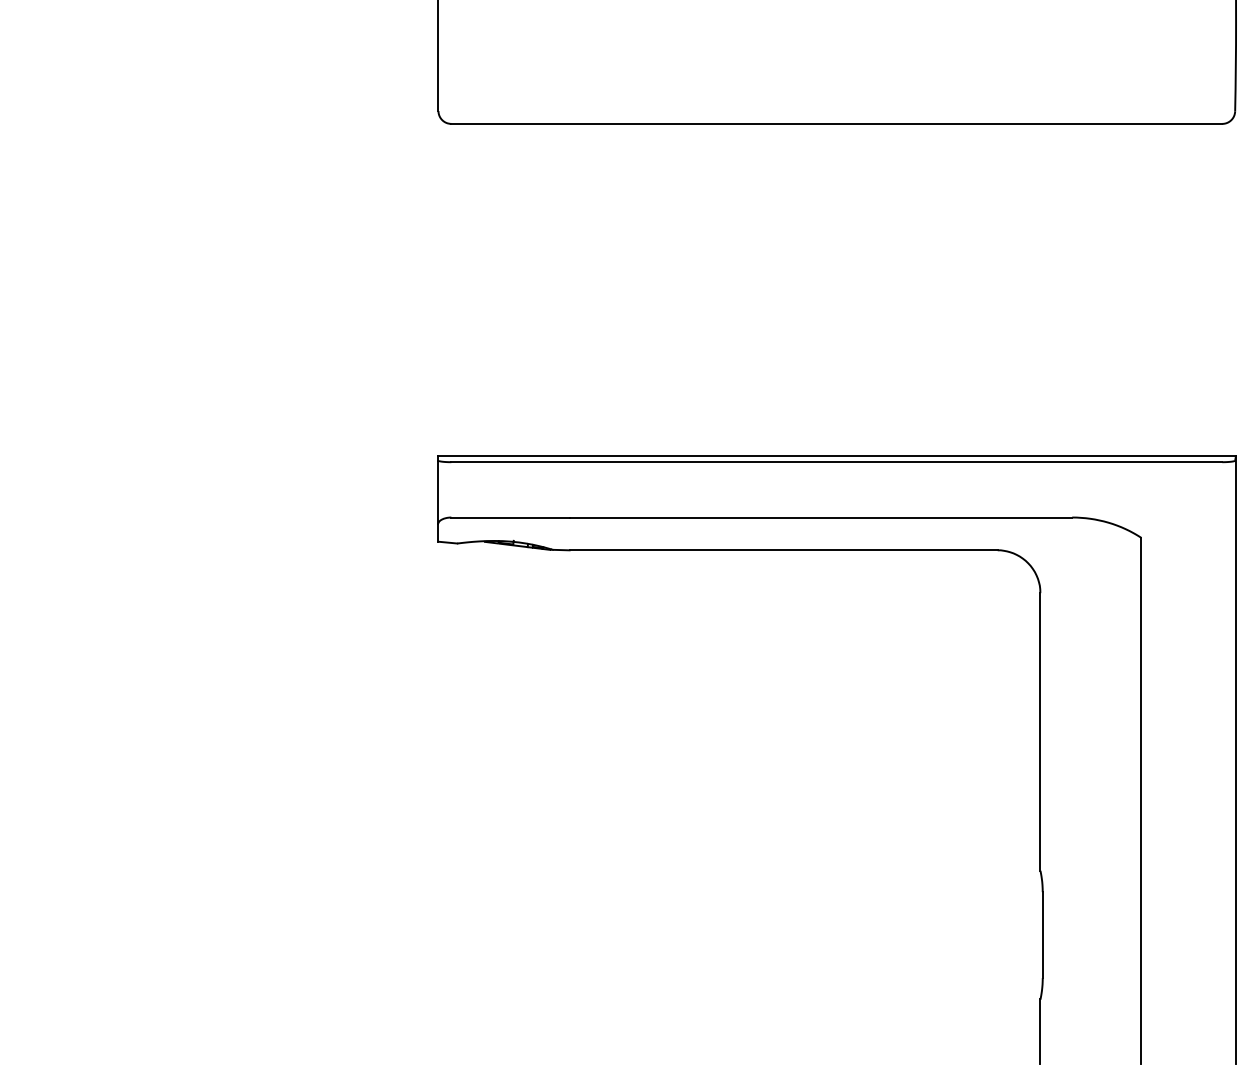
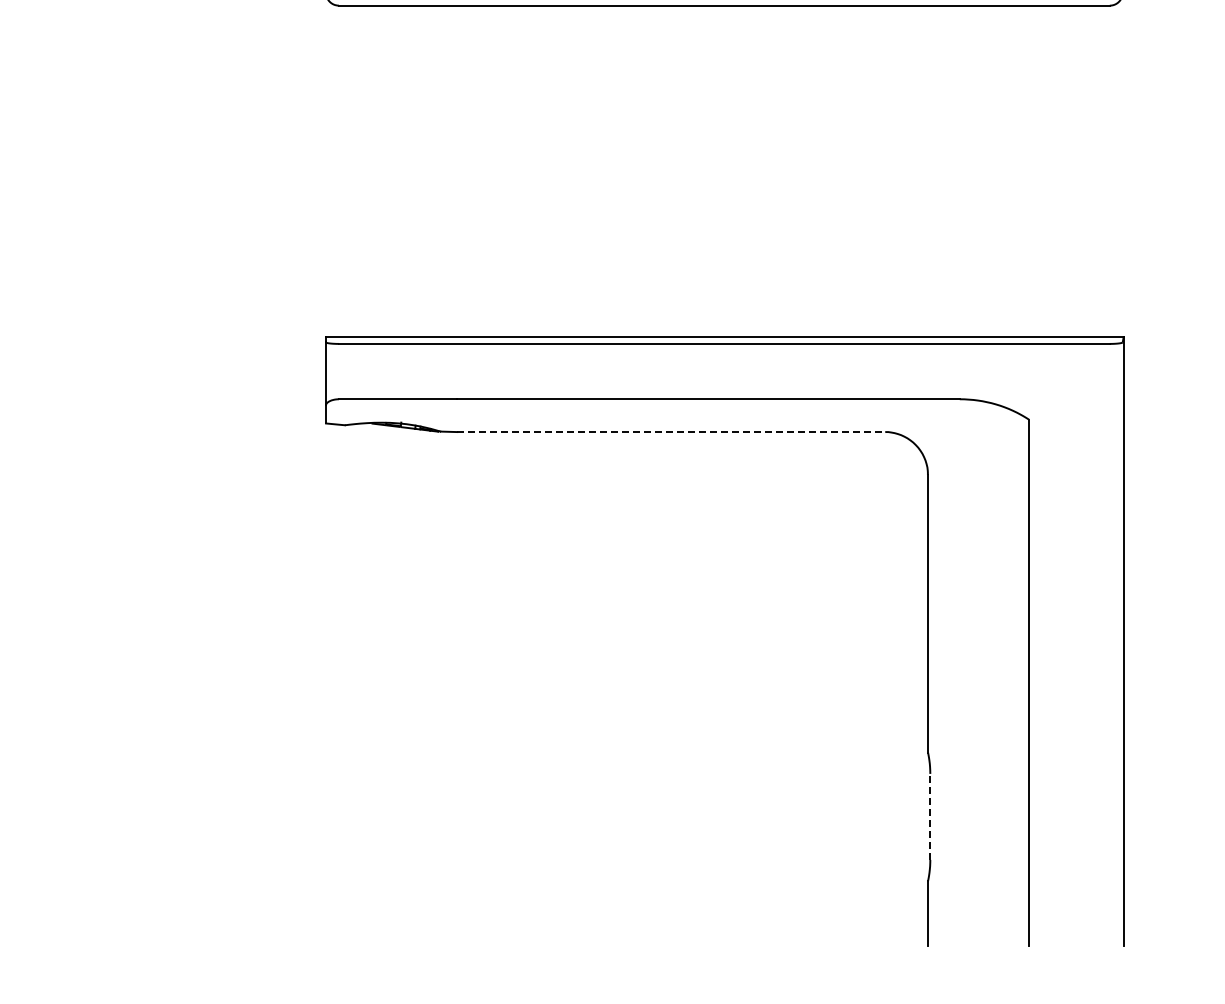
line: (784, 550) -> (672, 432), solid -> dashed
line: (1042, 935) -> (930, 817), solid -> dashed

